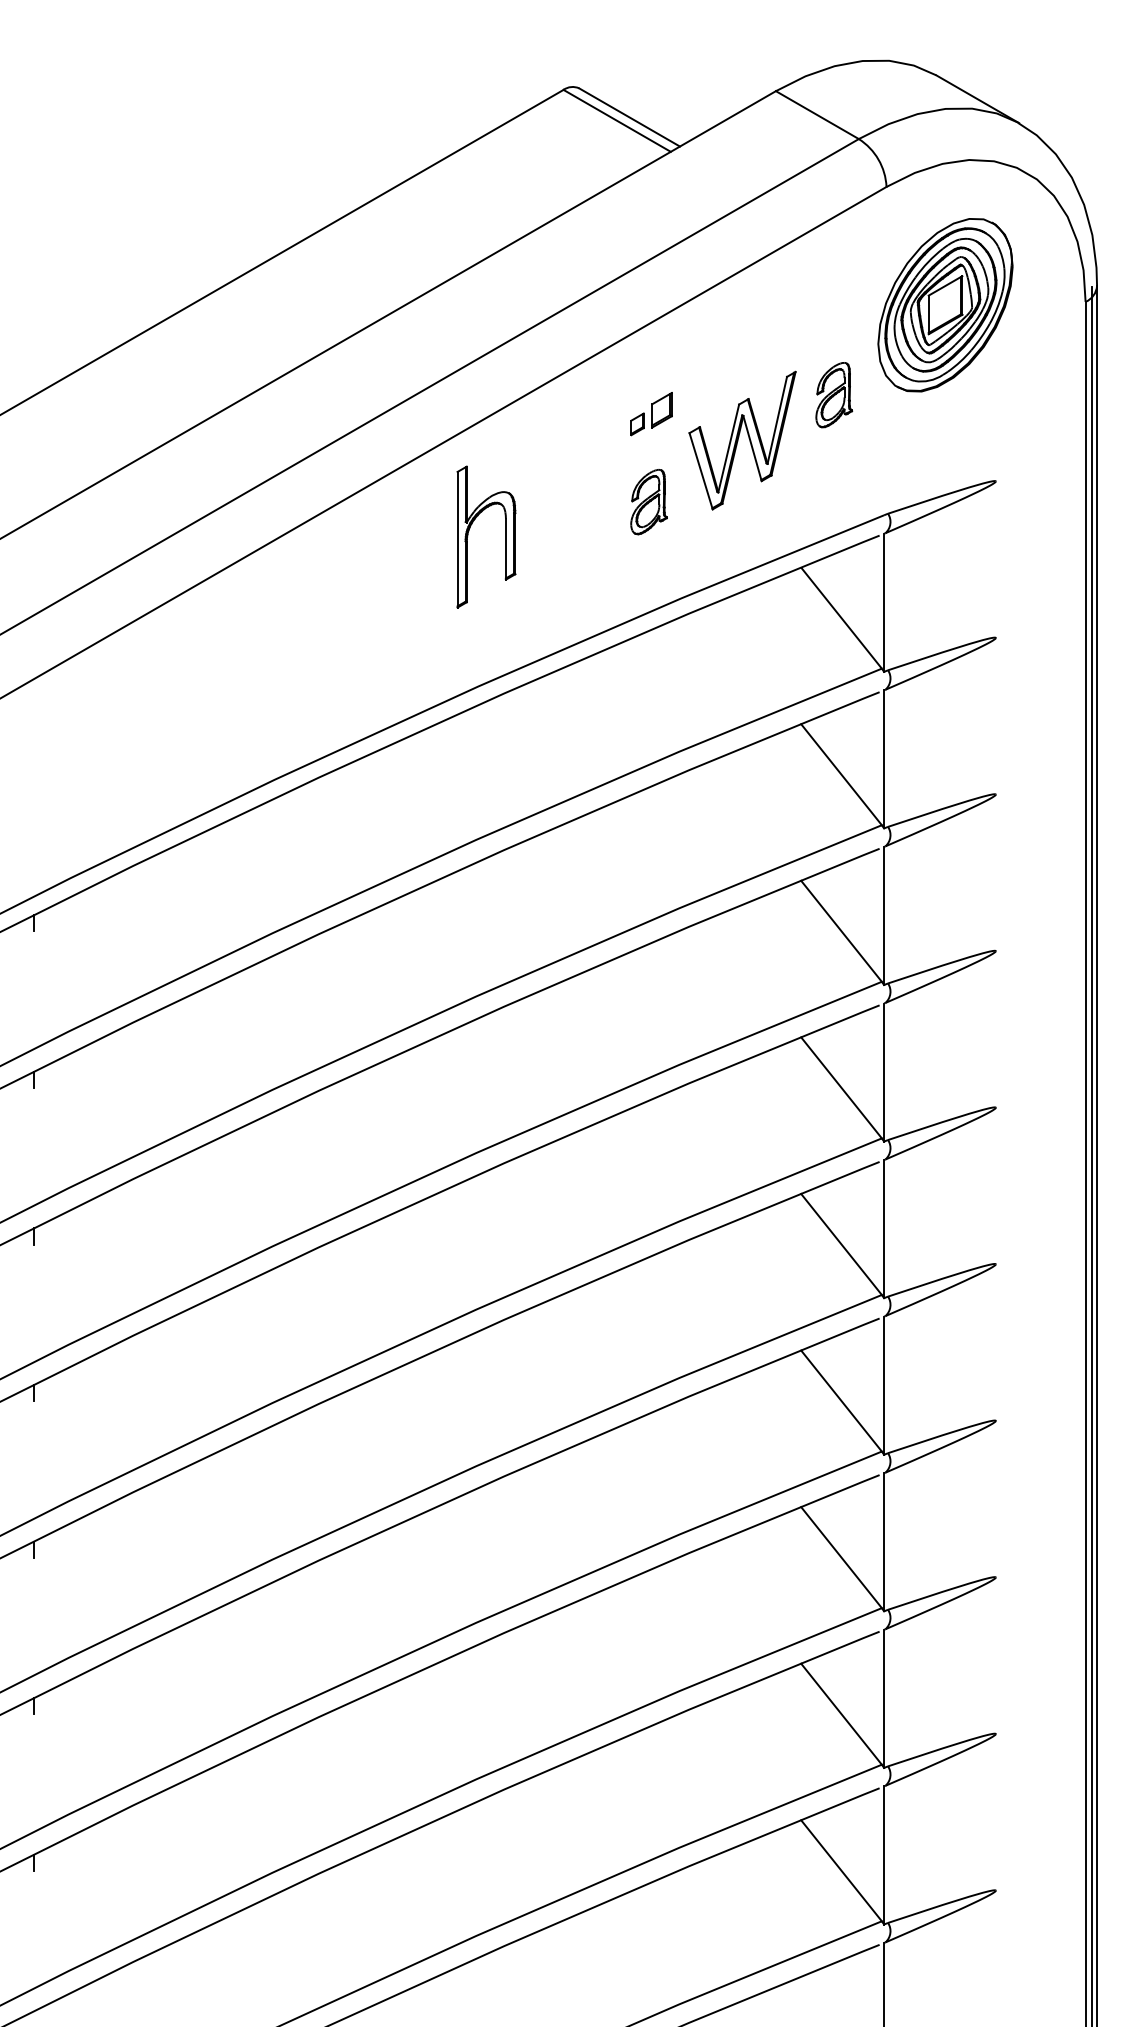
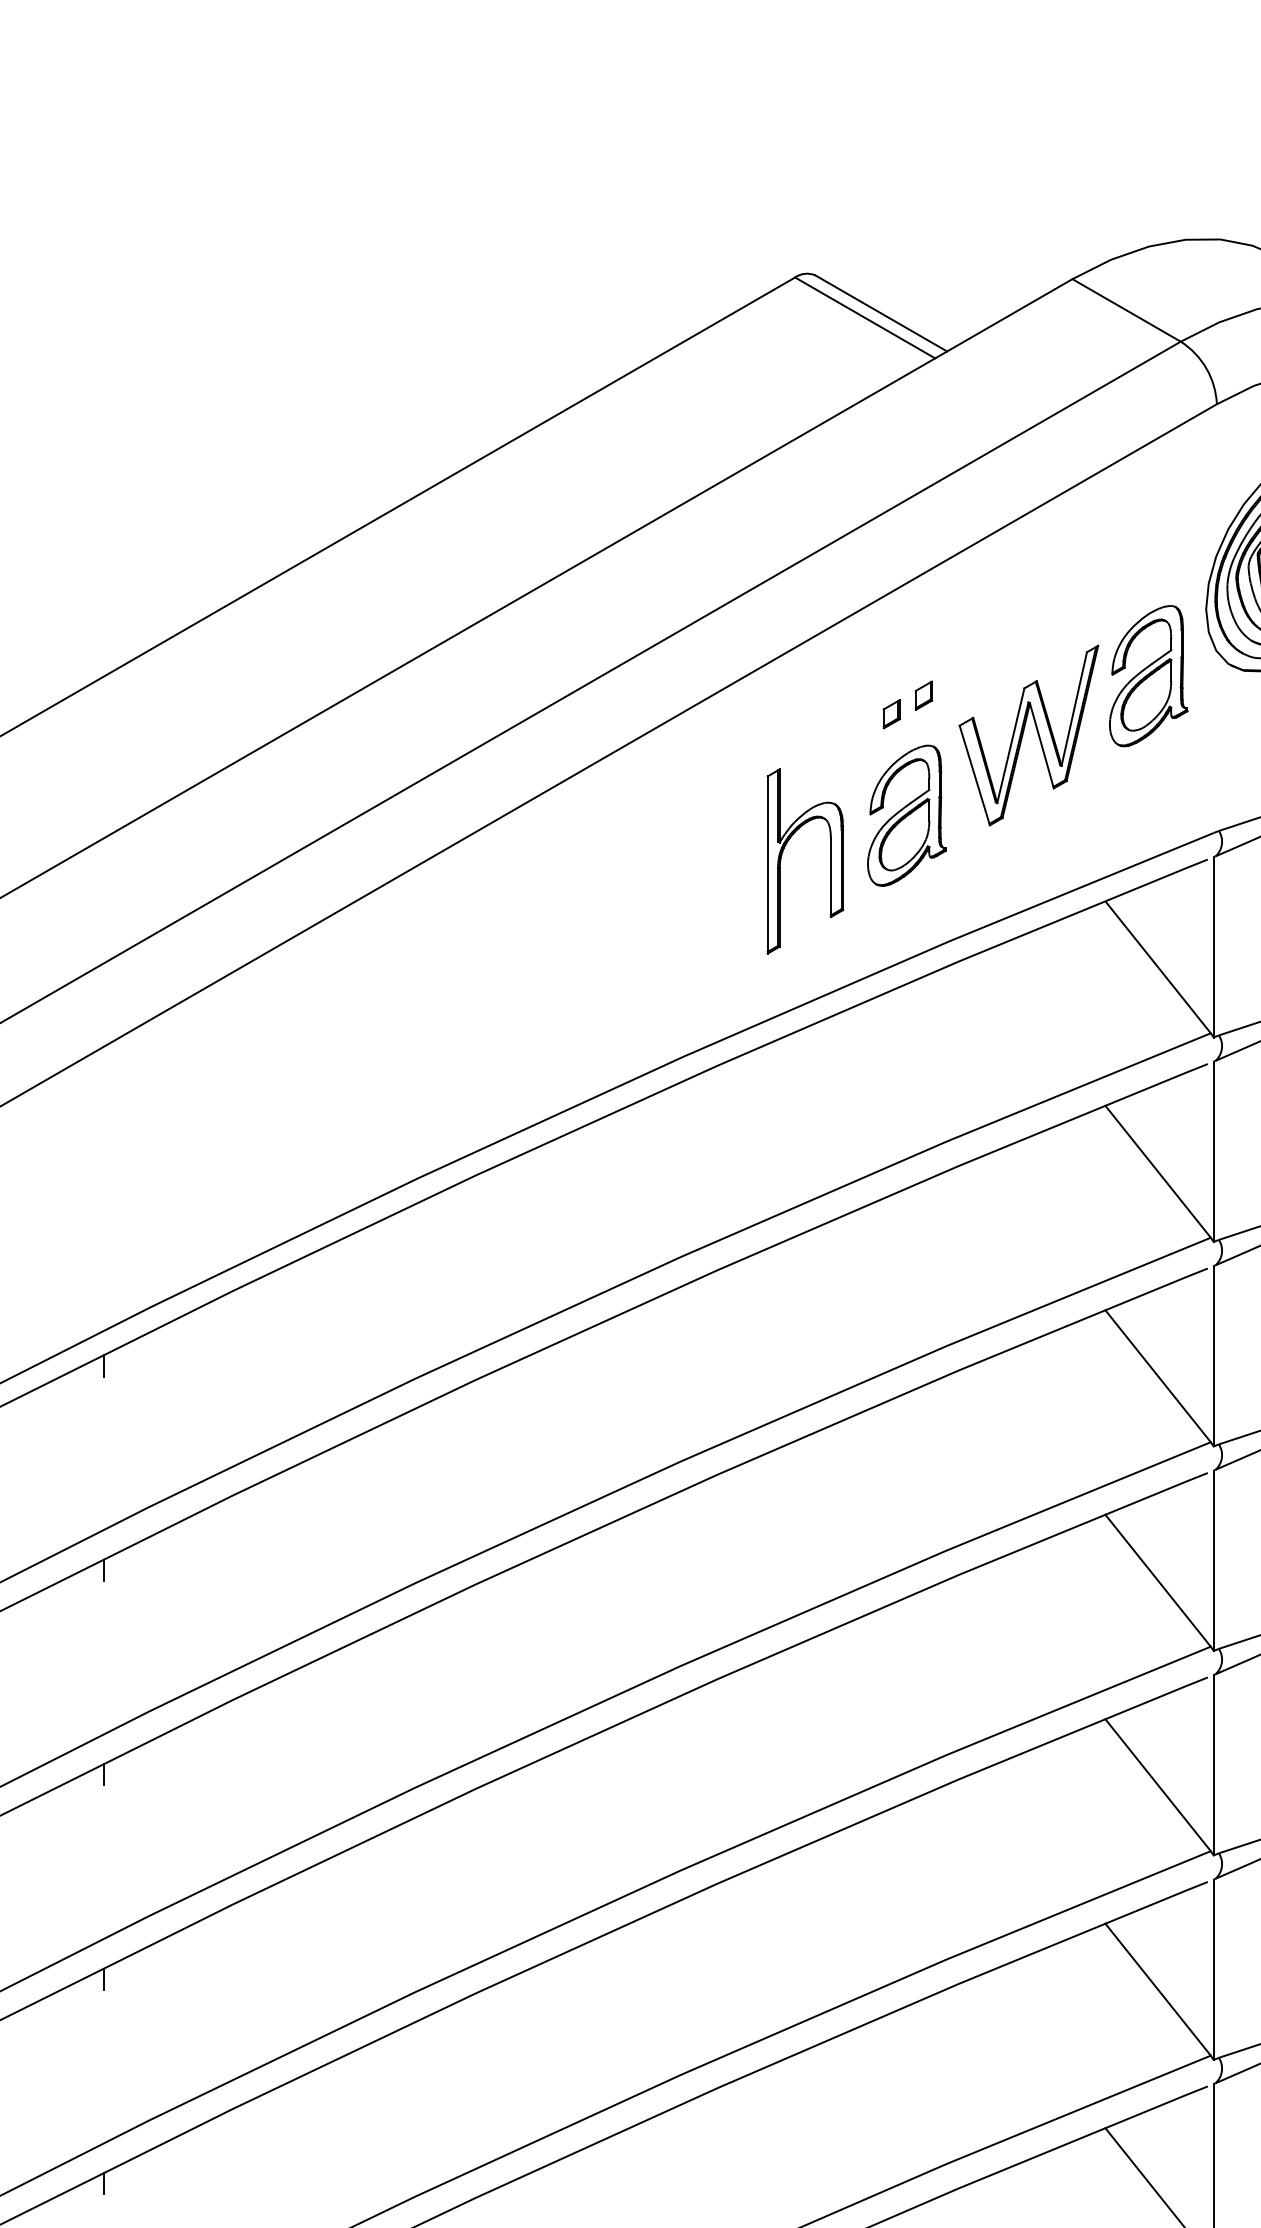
part: (833, 394) -> (1147, 675), size x1.67
part: (662, 409) -> (924, 694), size x0.62
part: (648, 501) -> (906, 815), size x1.67
part: (469, 531) -> (783, 854), moved

